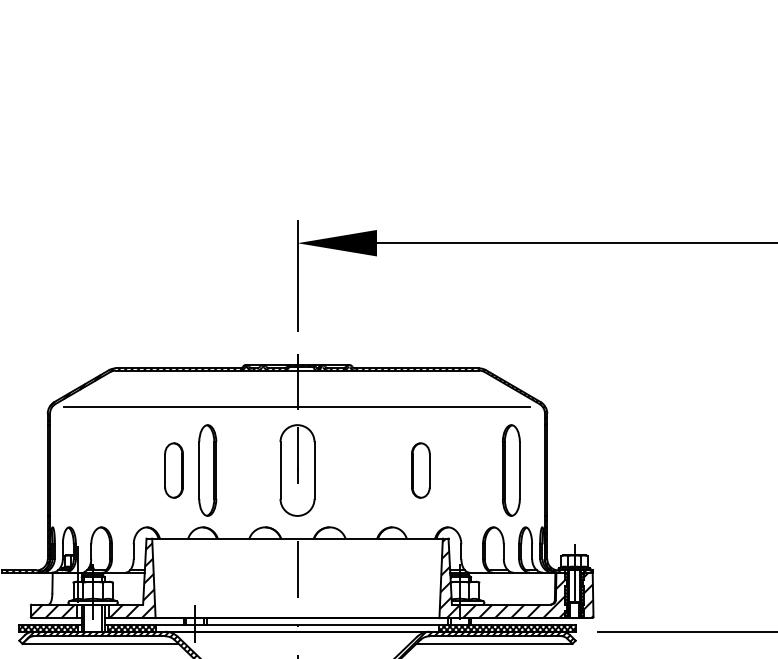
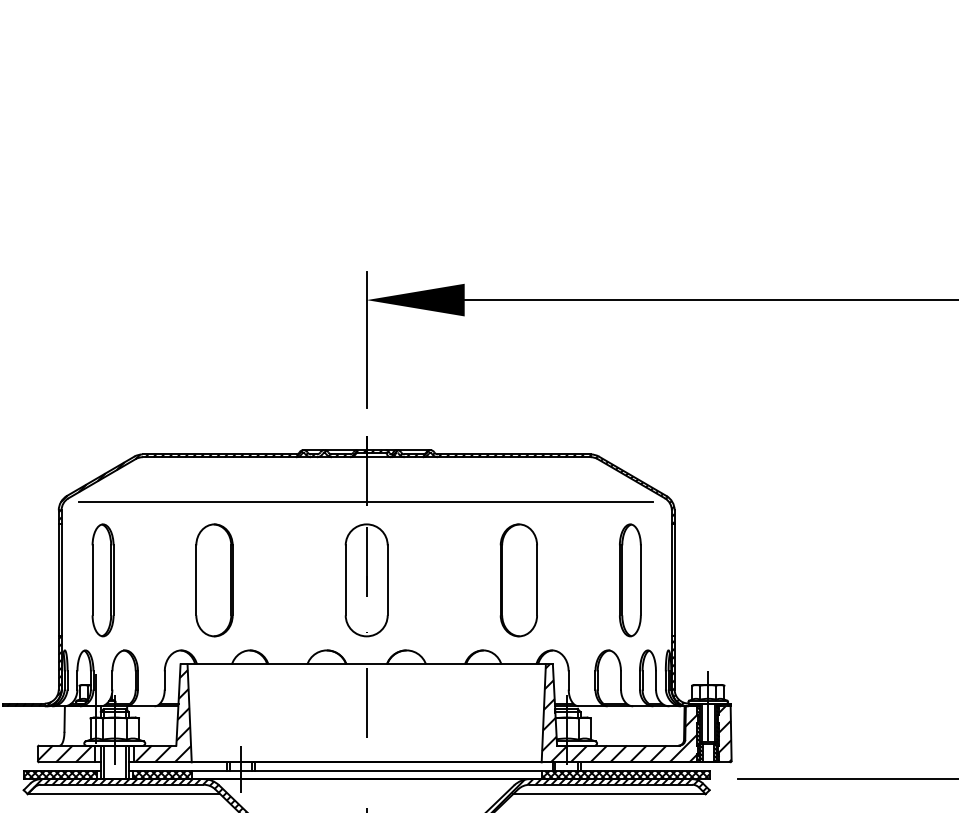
part: (174, 470) -> (214, 580), size x1.67
part: (207, 470) -> (102, 580), moved
part: (420, 470) -> (518, 580), size x1.67

